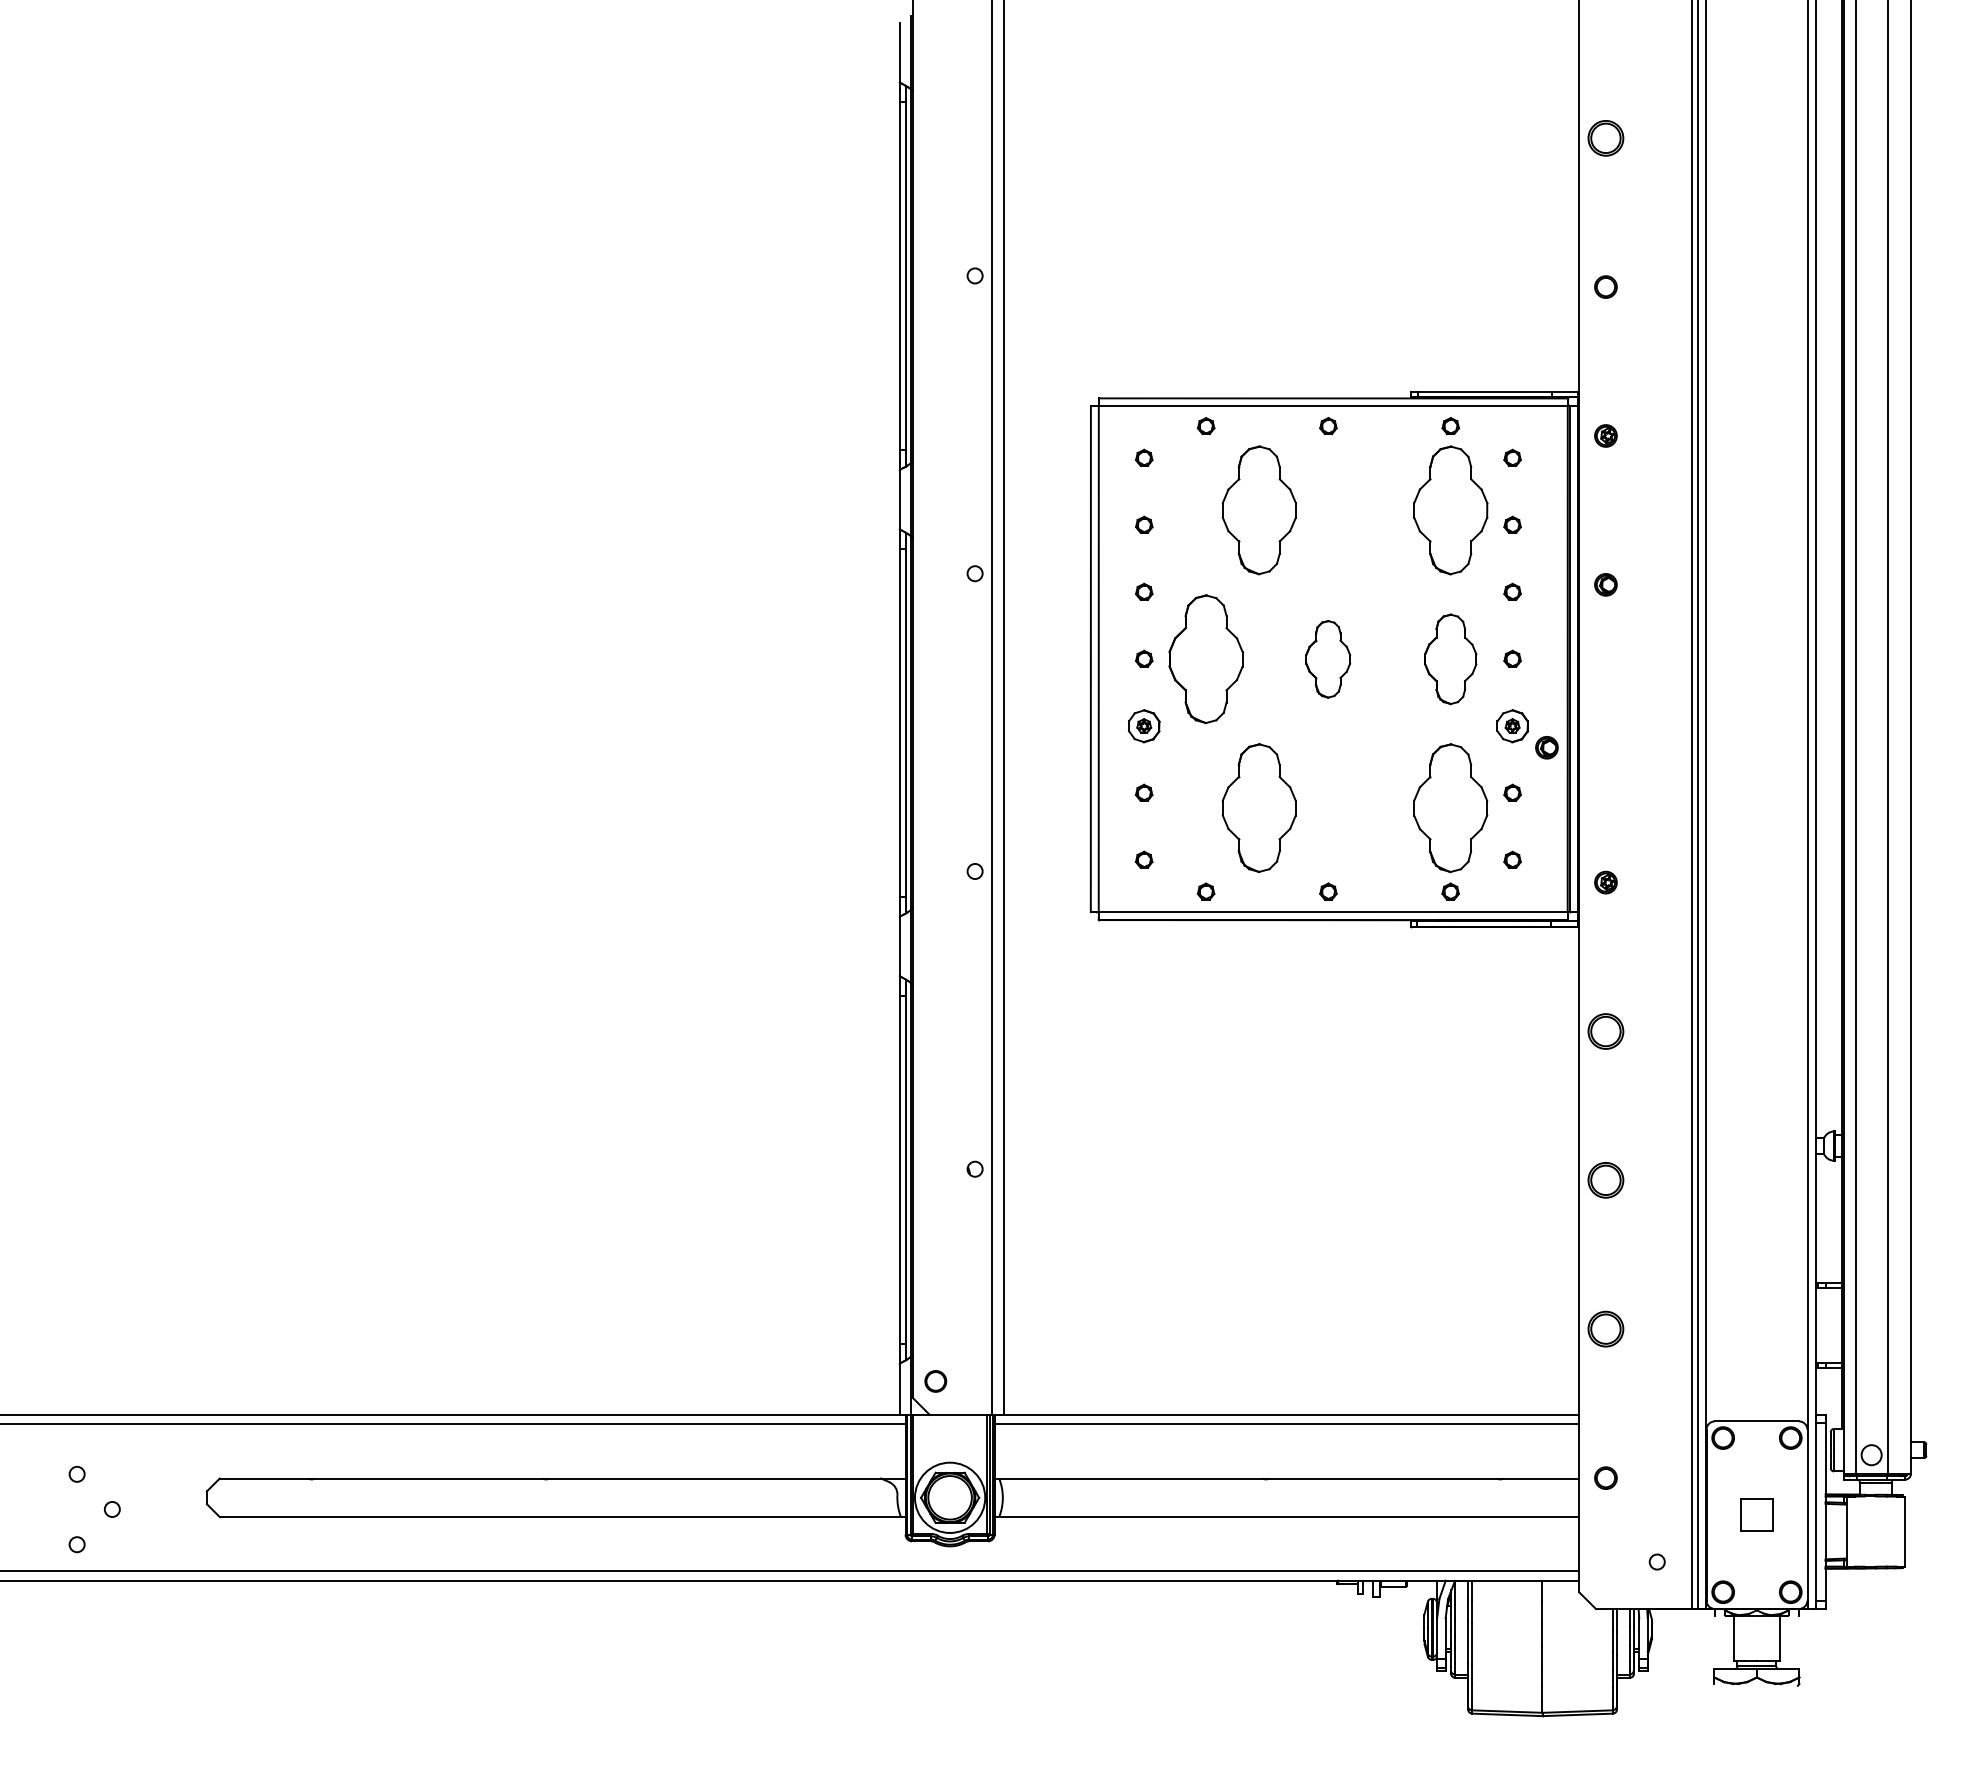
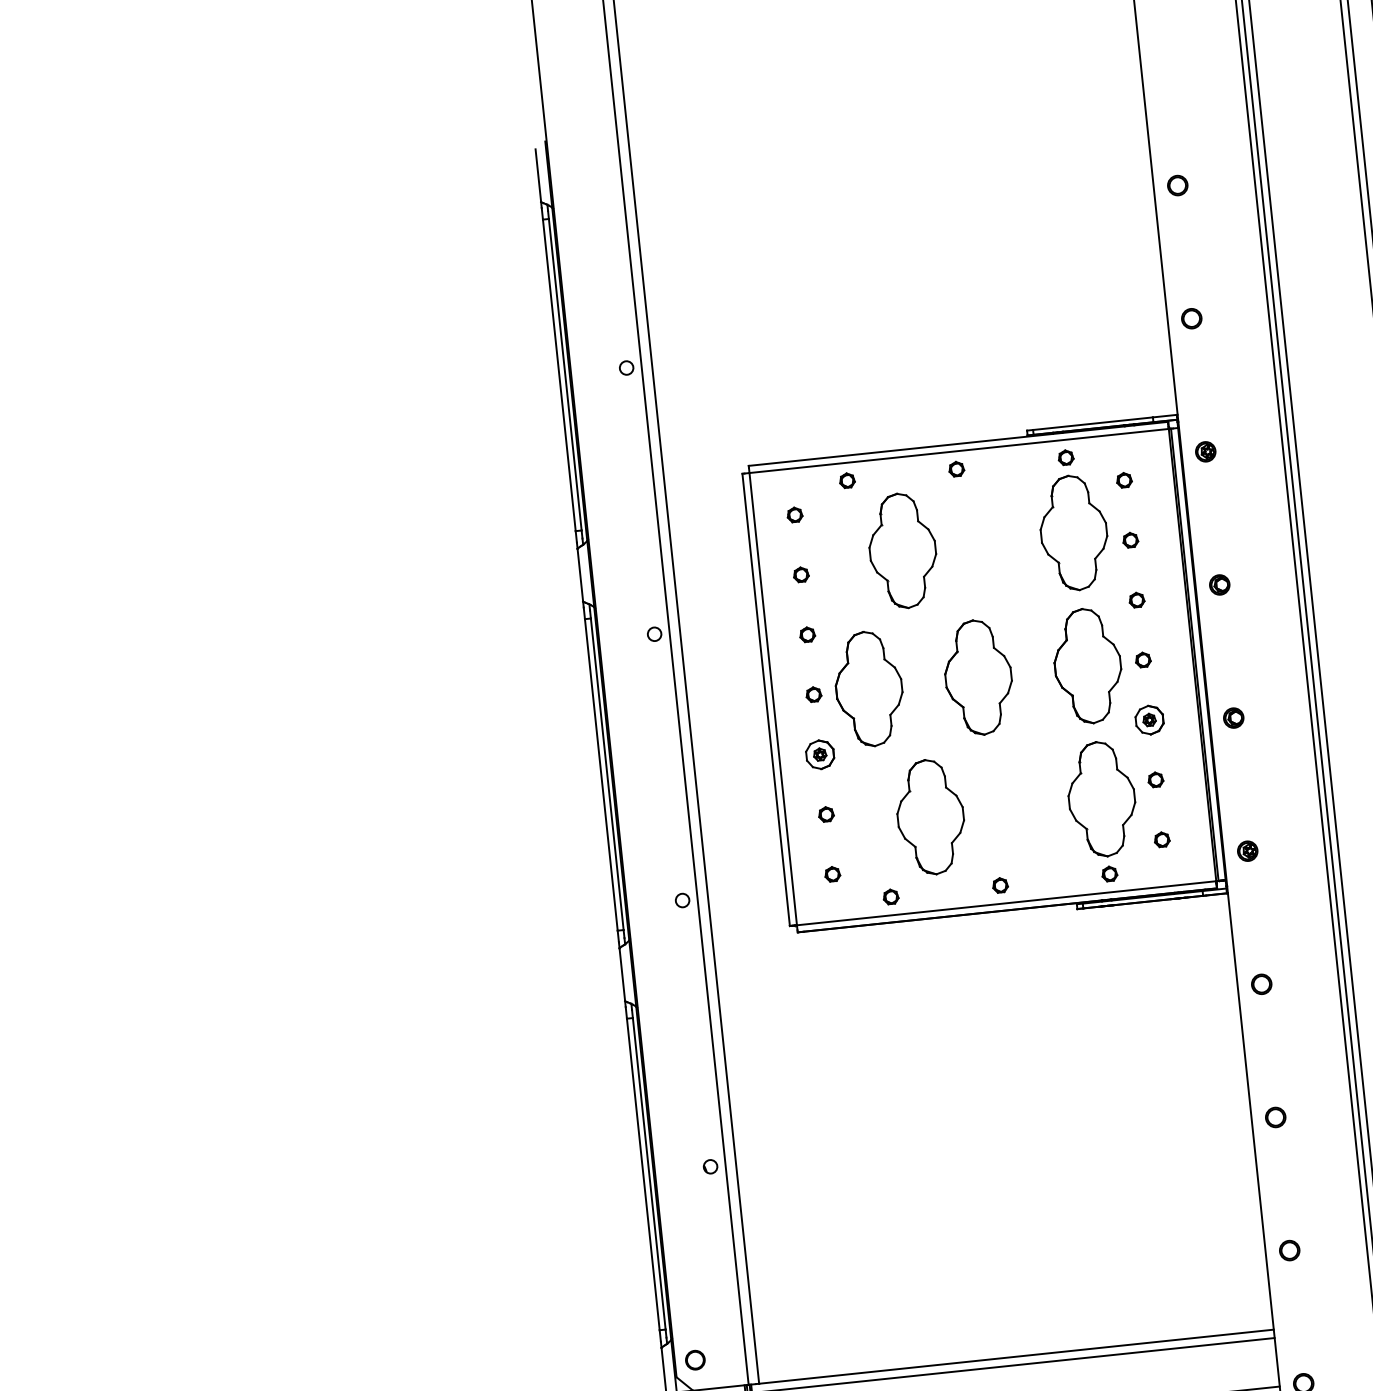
part: (1605, 137) -> (1177, 184), size x0.62
part: (1327, 659) -> (977, 677), size x1.67
part: (1450, 659) -> (1087, 666), size x1.43
part: (1546, 747) -> (1233, 717), moved
part: (1605, 1031) -> (1261, 984), size x0.62
part: (1605, 1180) -> (1275, 1117), size x0.62
part: (1605, 1329) -> (1289, 1250), size x0.62

